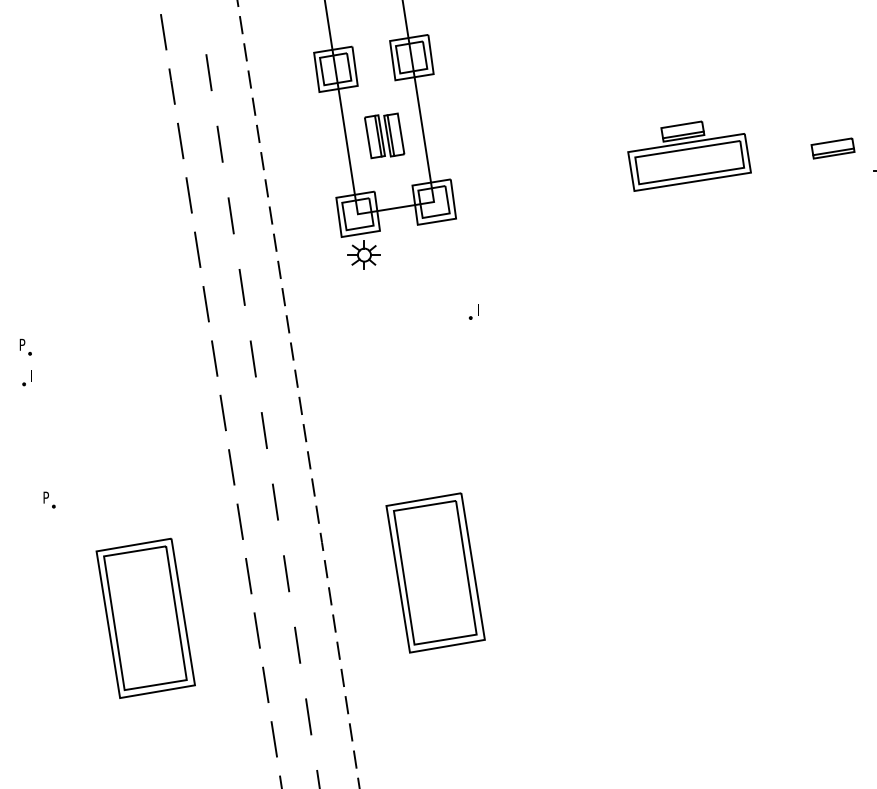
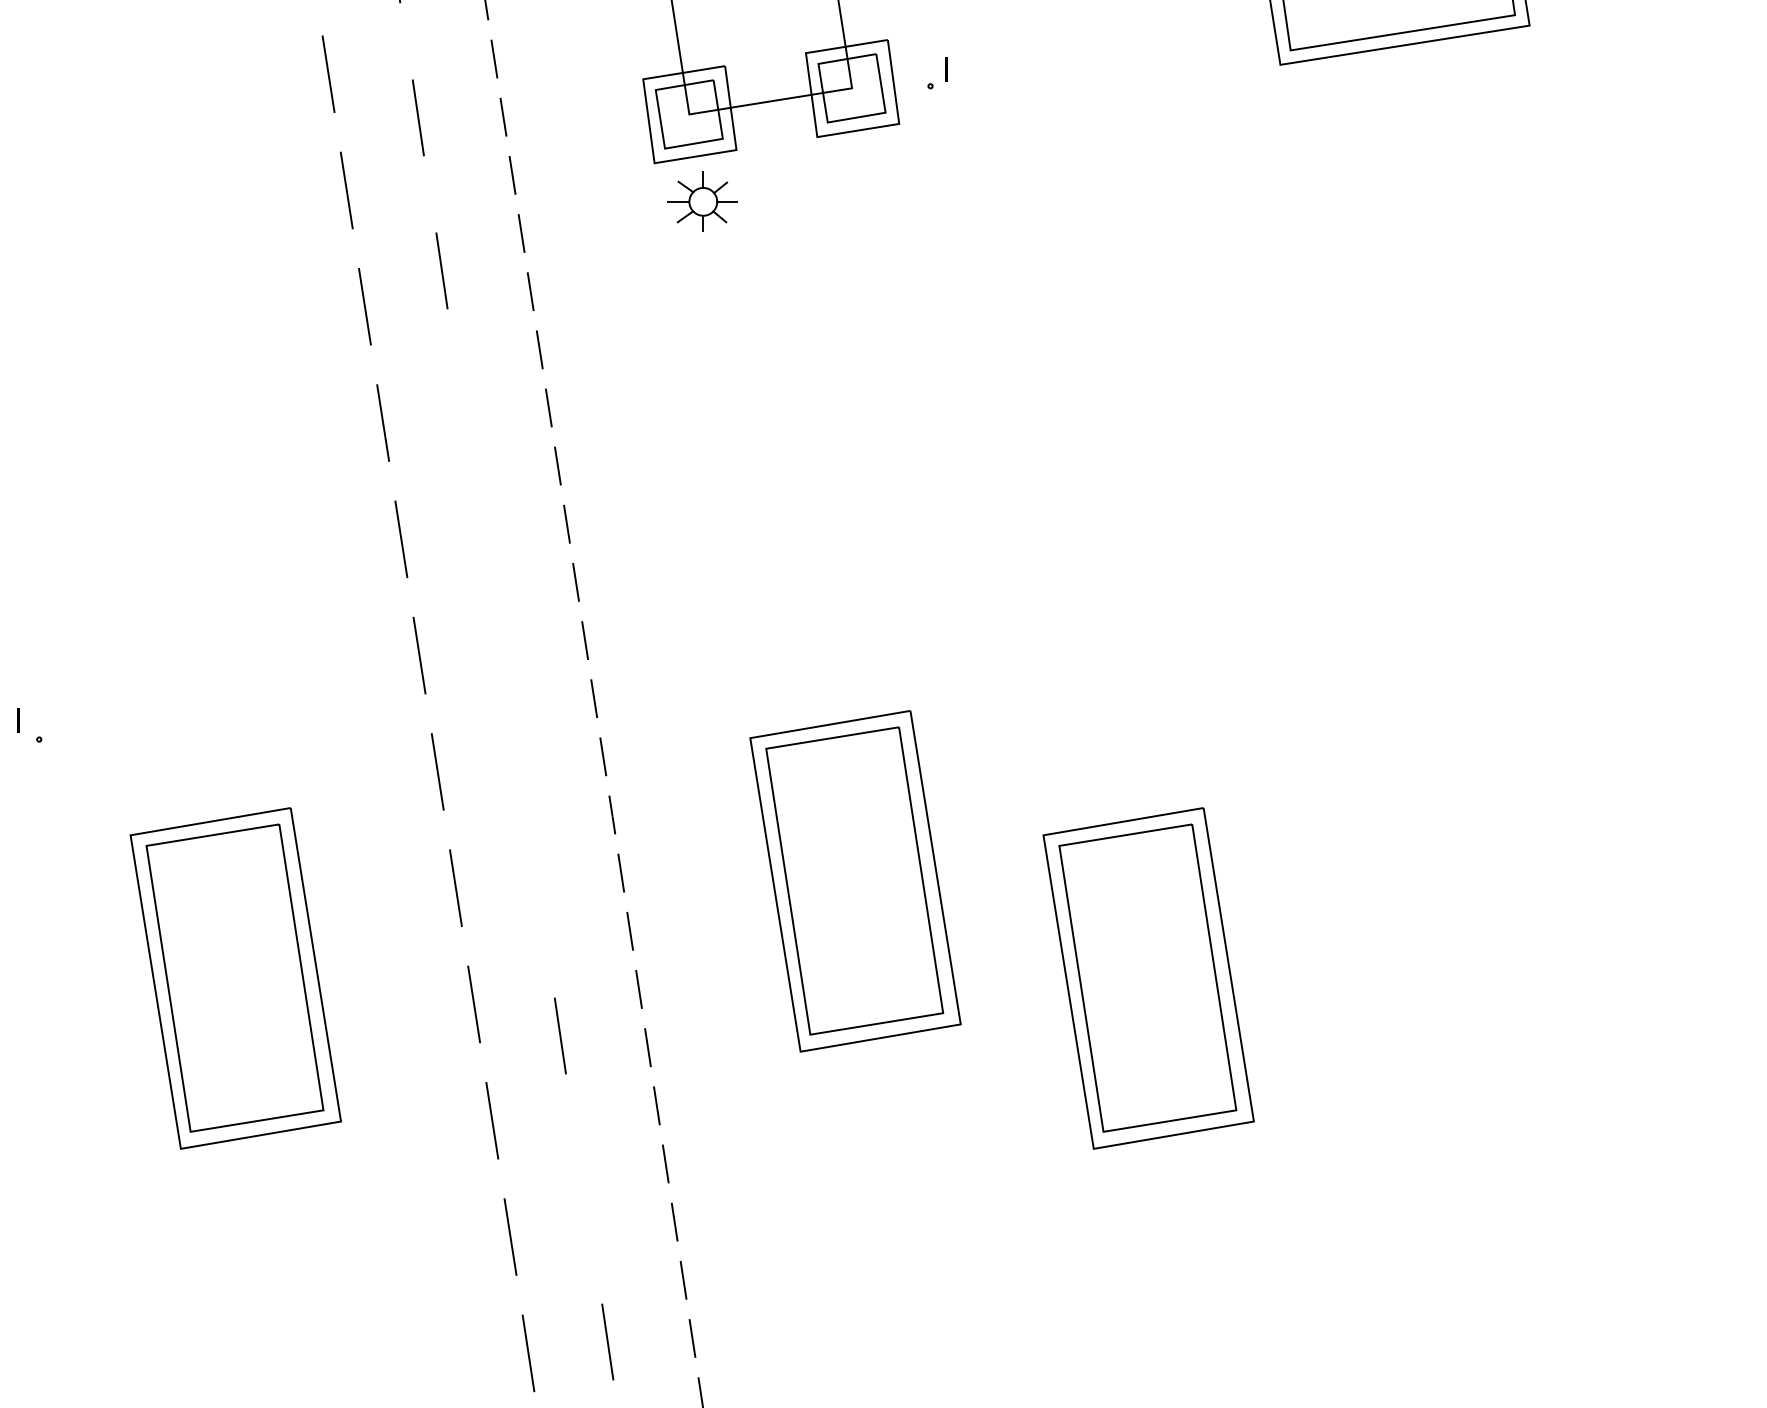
part: (473, 311) -> (936, 72), moved
line: (252, 358) -> (463, 422), removed
line: (264, 430) -> (489, 576), removed
text: (45, 497) -> (21, 720), P -> I
line: (275, 501) -> (513, 728), removed
line: (286, 573) -> (536, 882), removed
part: (572, 617) -> (1148, 976), added
line: (308, 716) -> (583, 1188), removed

